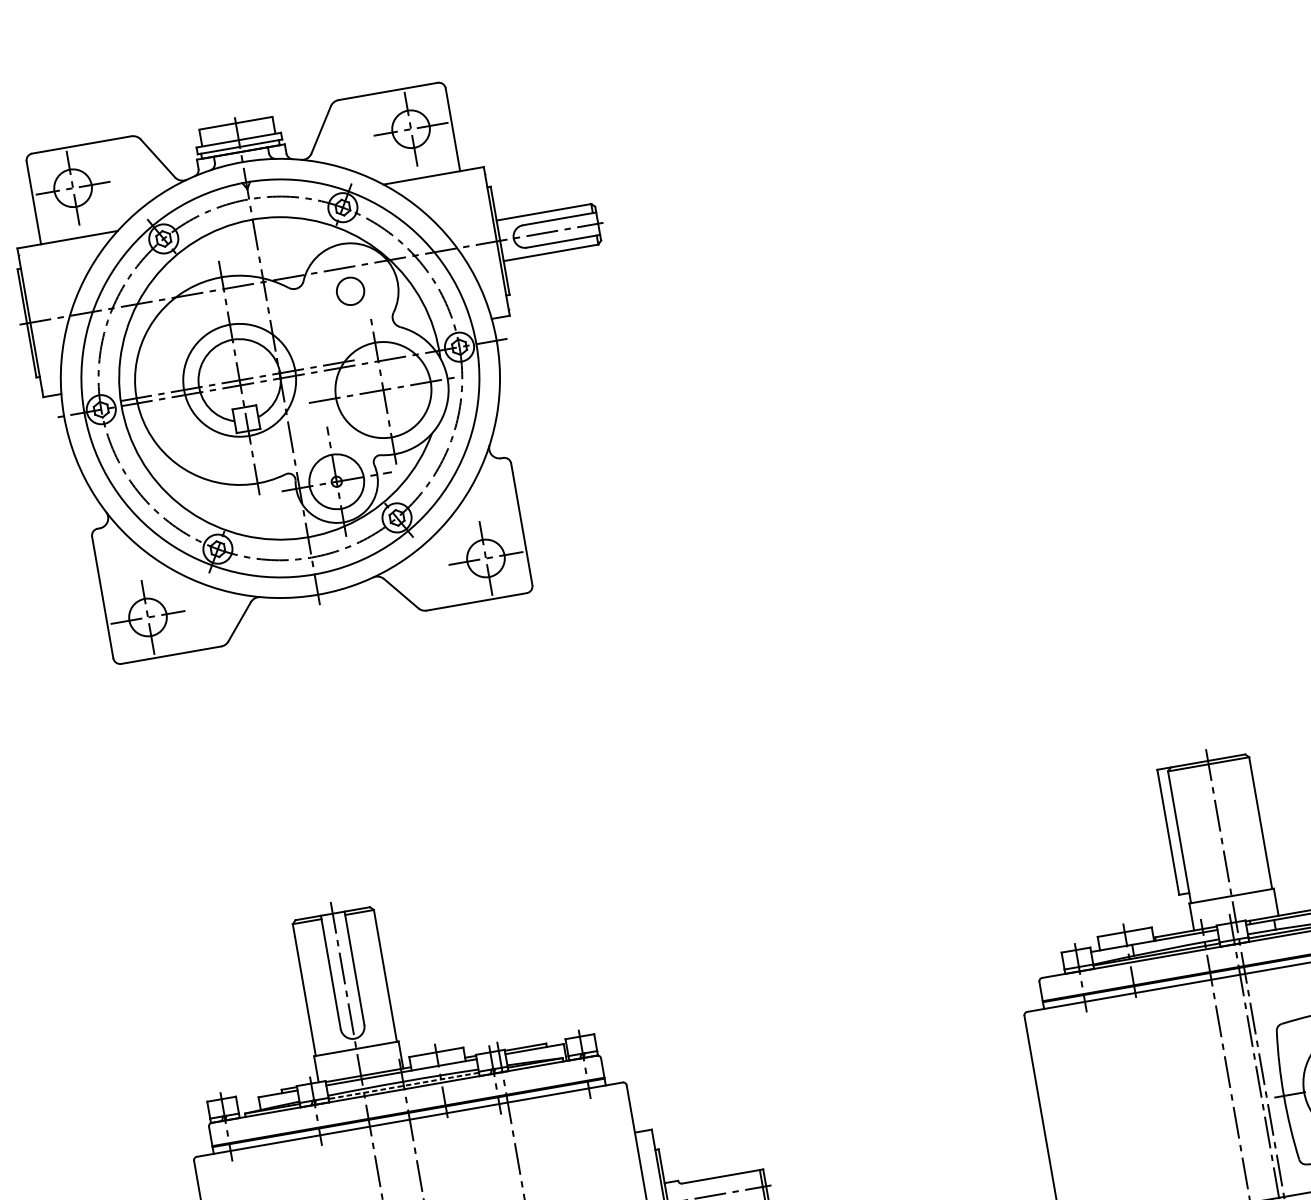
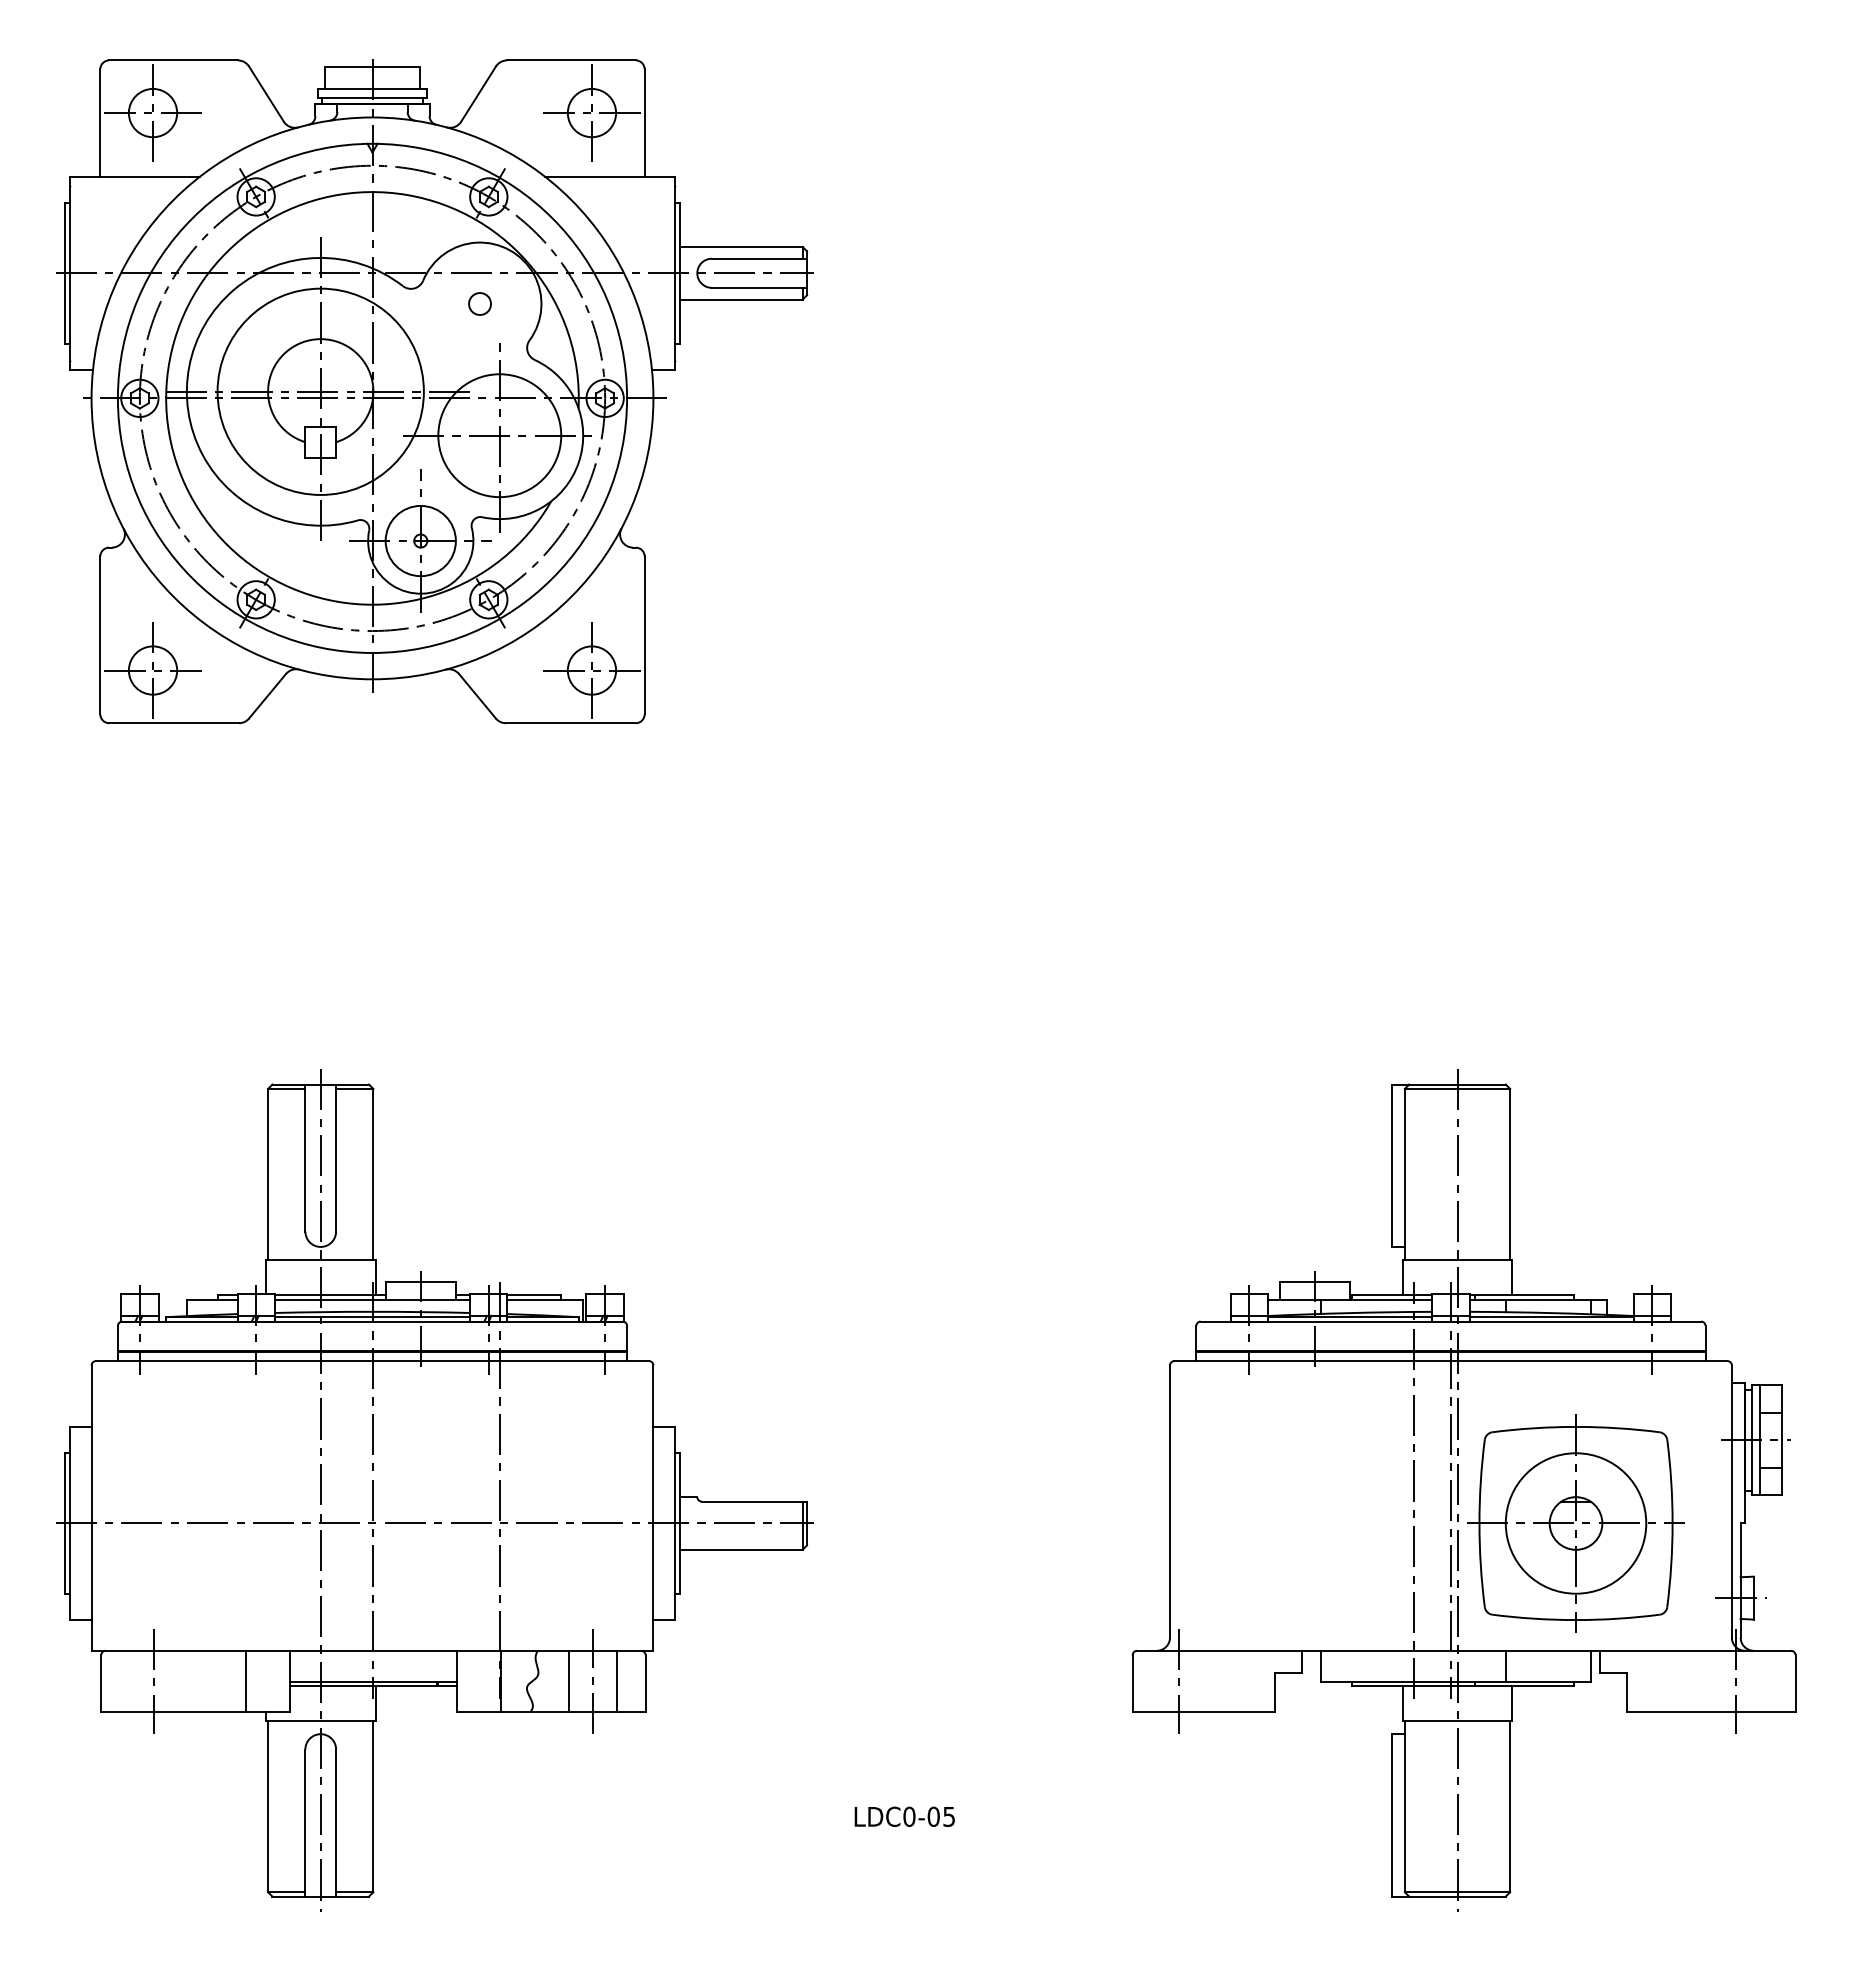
circle: (350, 290) -> (479, 303), size x0.62
circle: (239, 380) -> (320, 391), size x1.43
line: (403, 1086) -> (372, 1317), dashed -> solid

